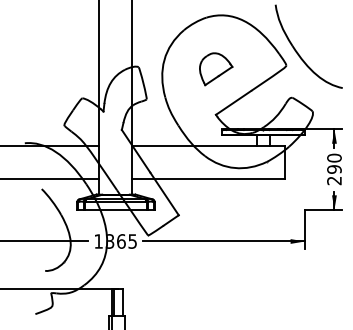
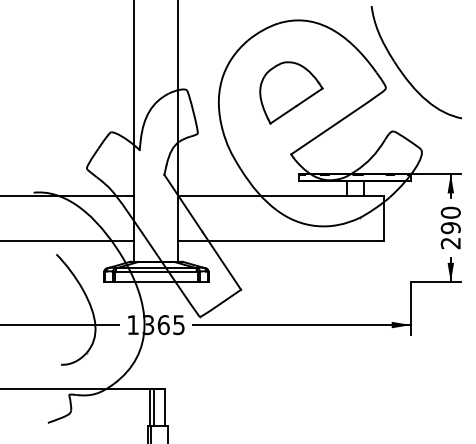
part: (216, 68) -> (291, 92), size x1.43

